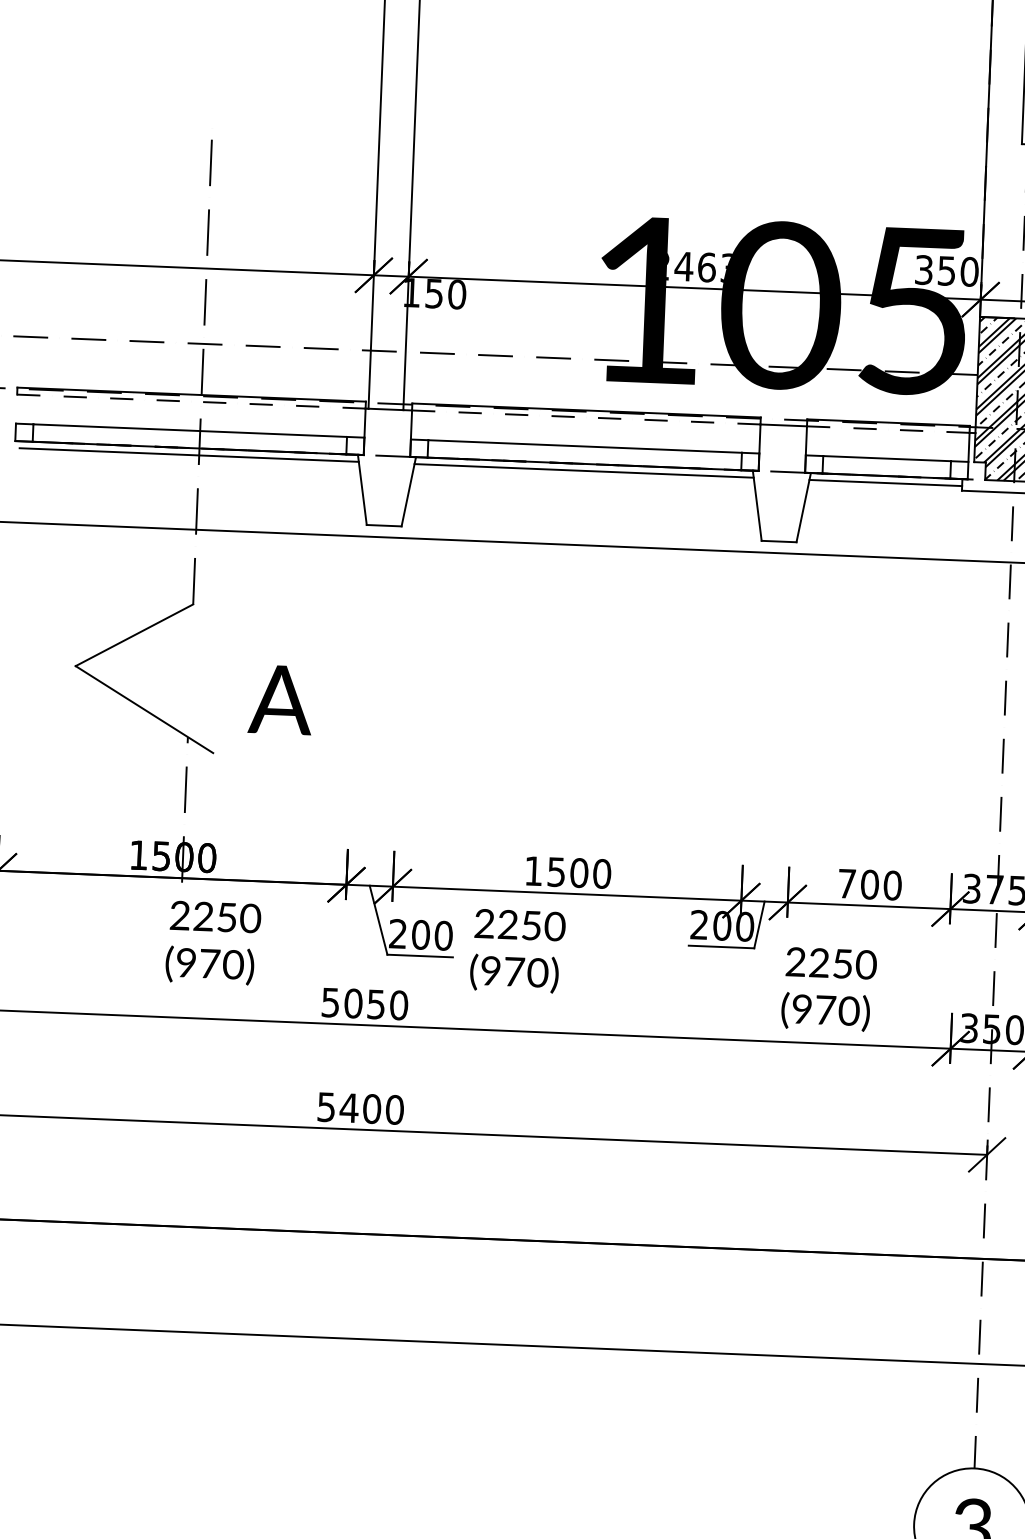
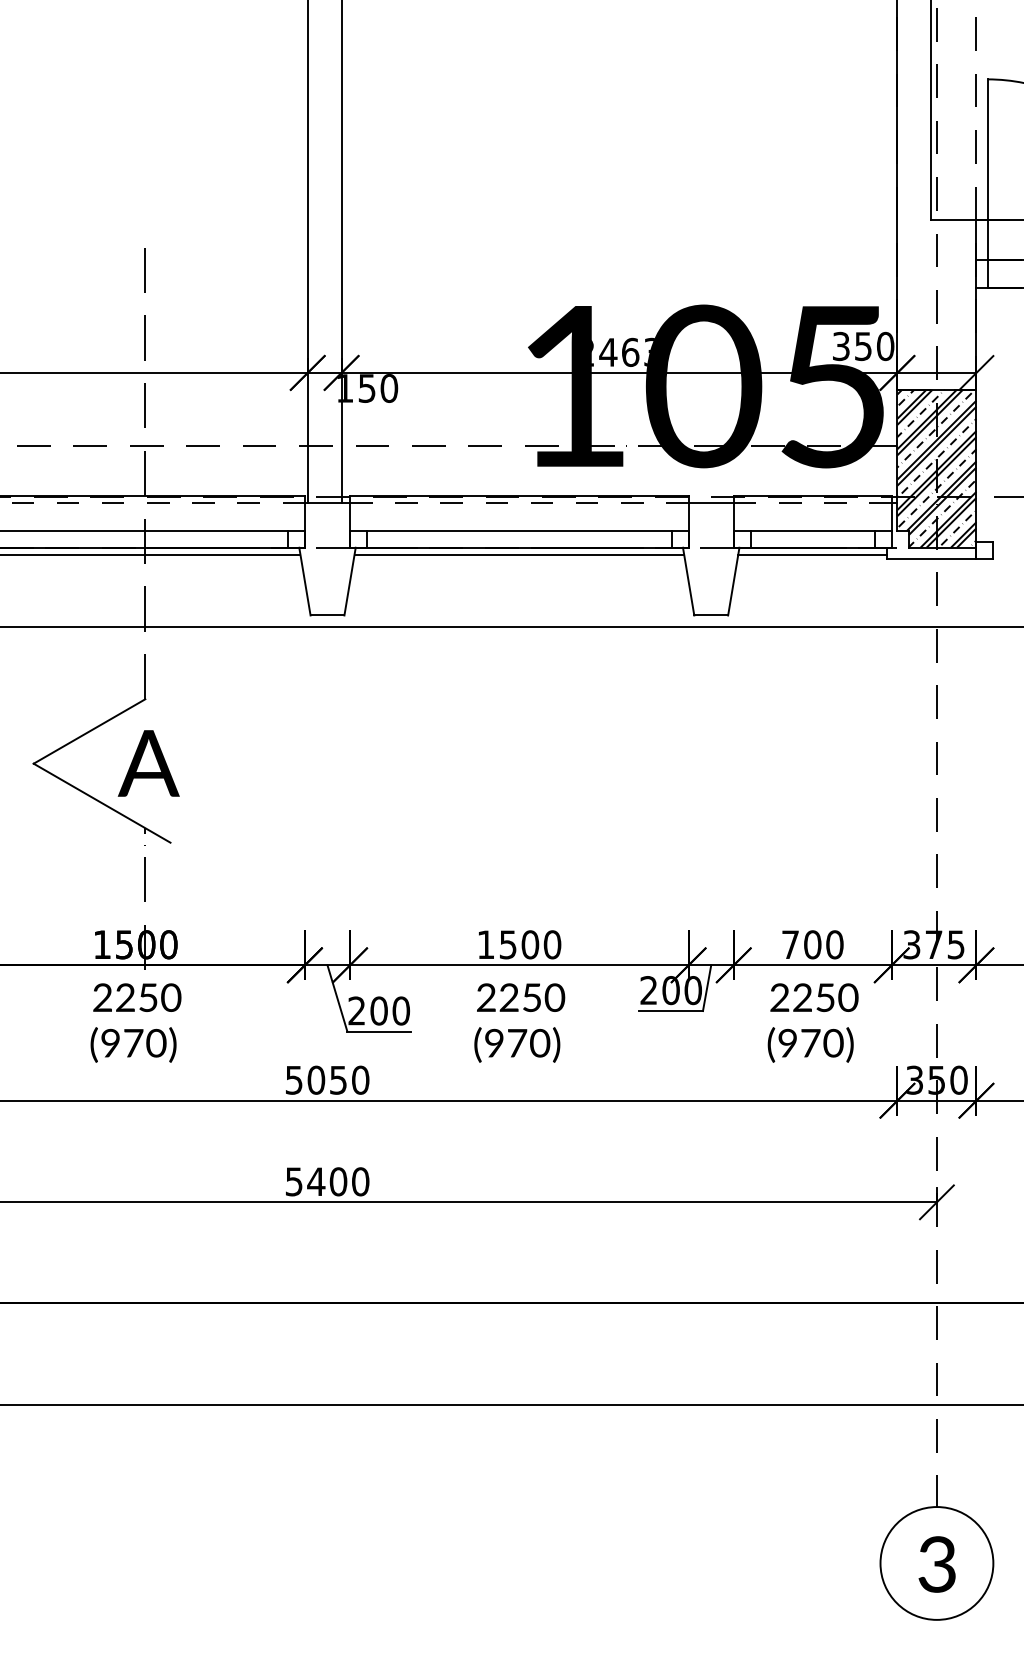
text: (280, 699) -> (148, 763), moved
text: (212, 942) -> (135, 1022), moved
text: (517, 950) -> (519, 1022), moved
text: (828, 988) -> (812, 1022), moved

